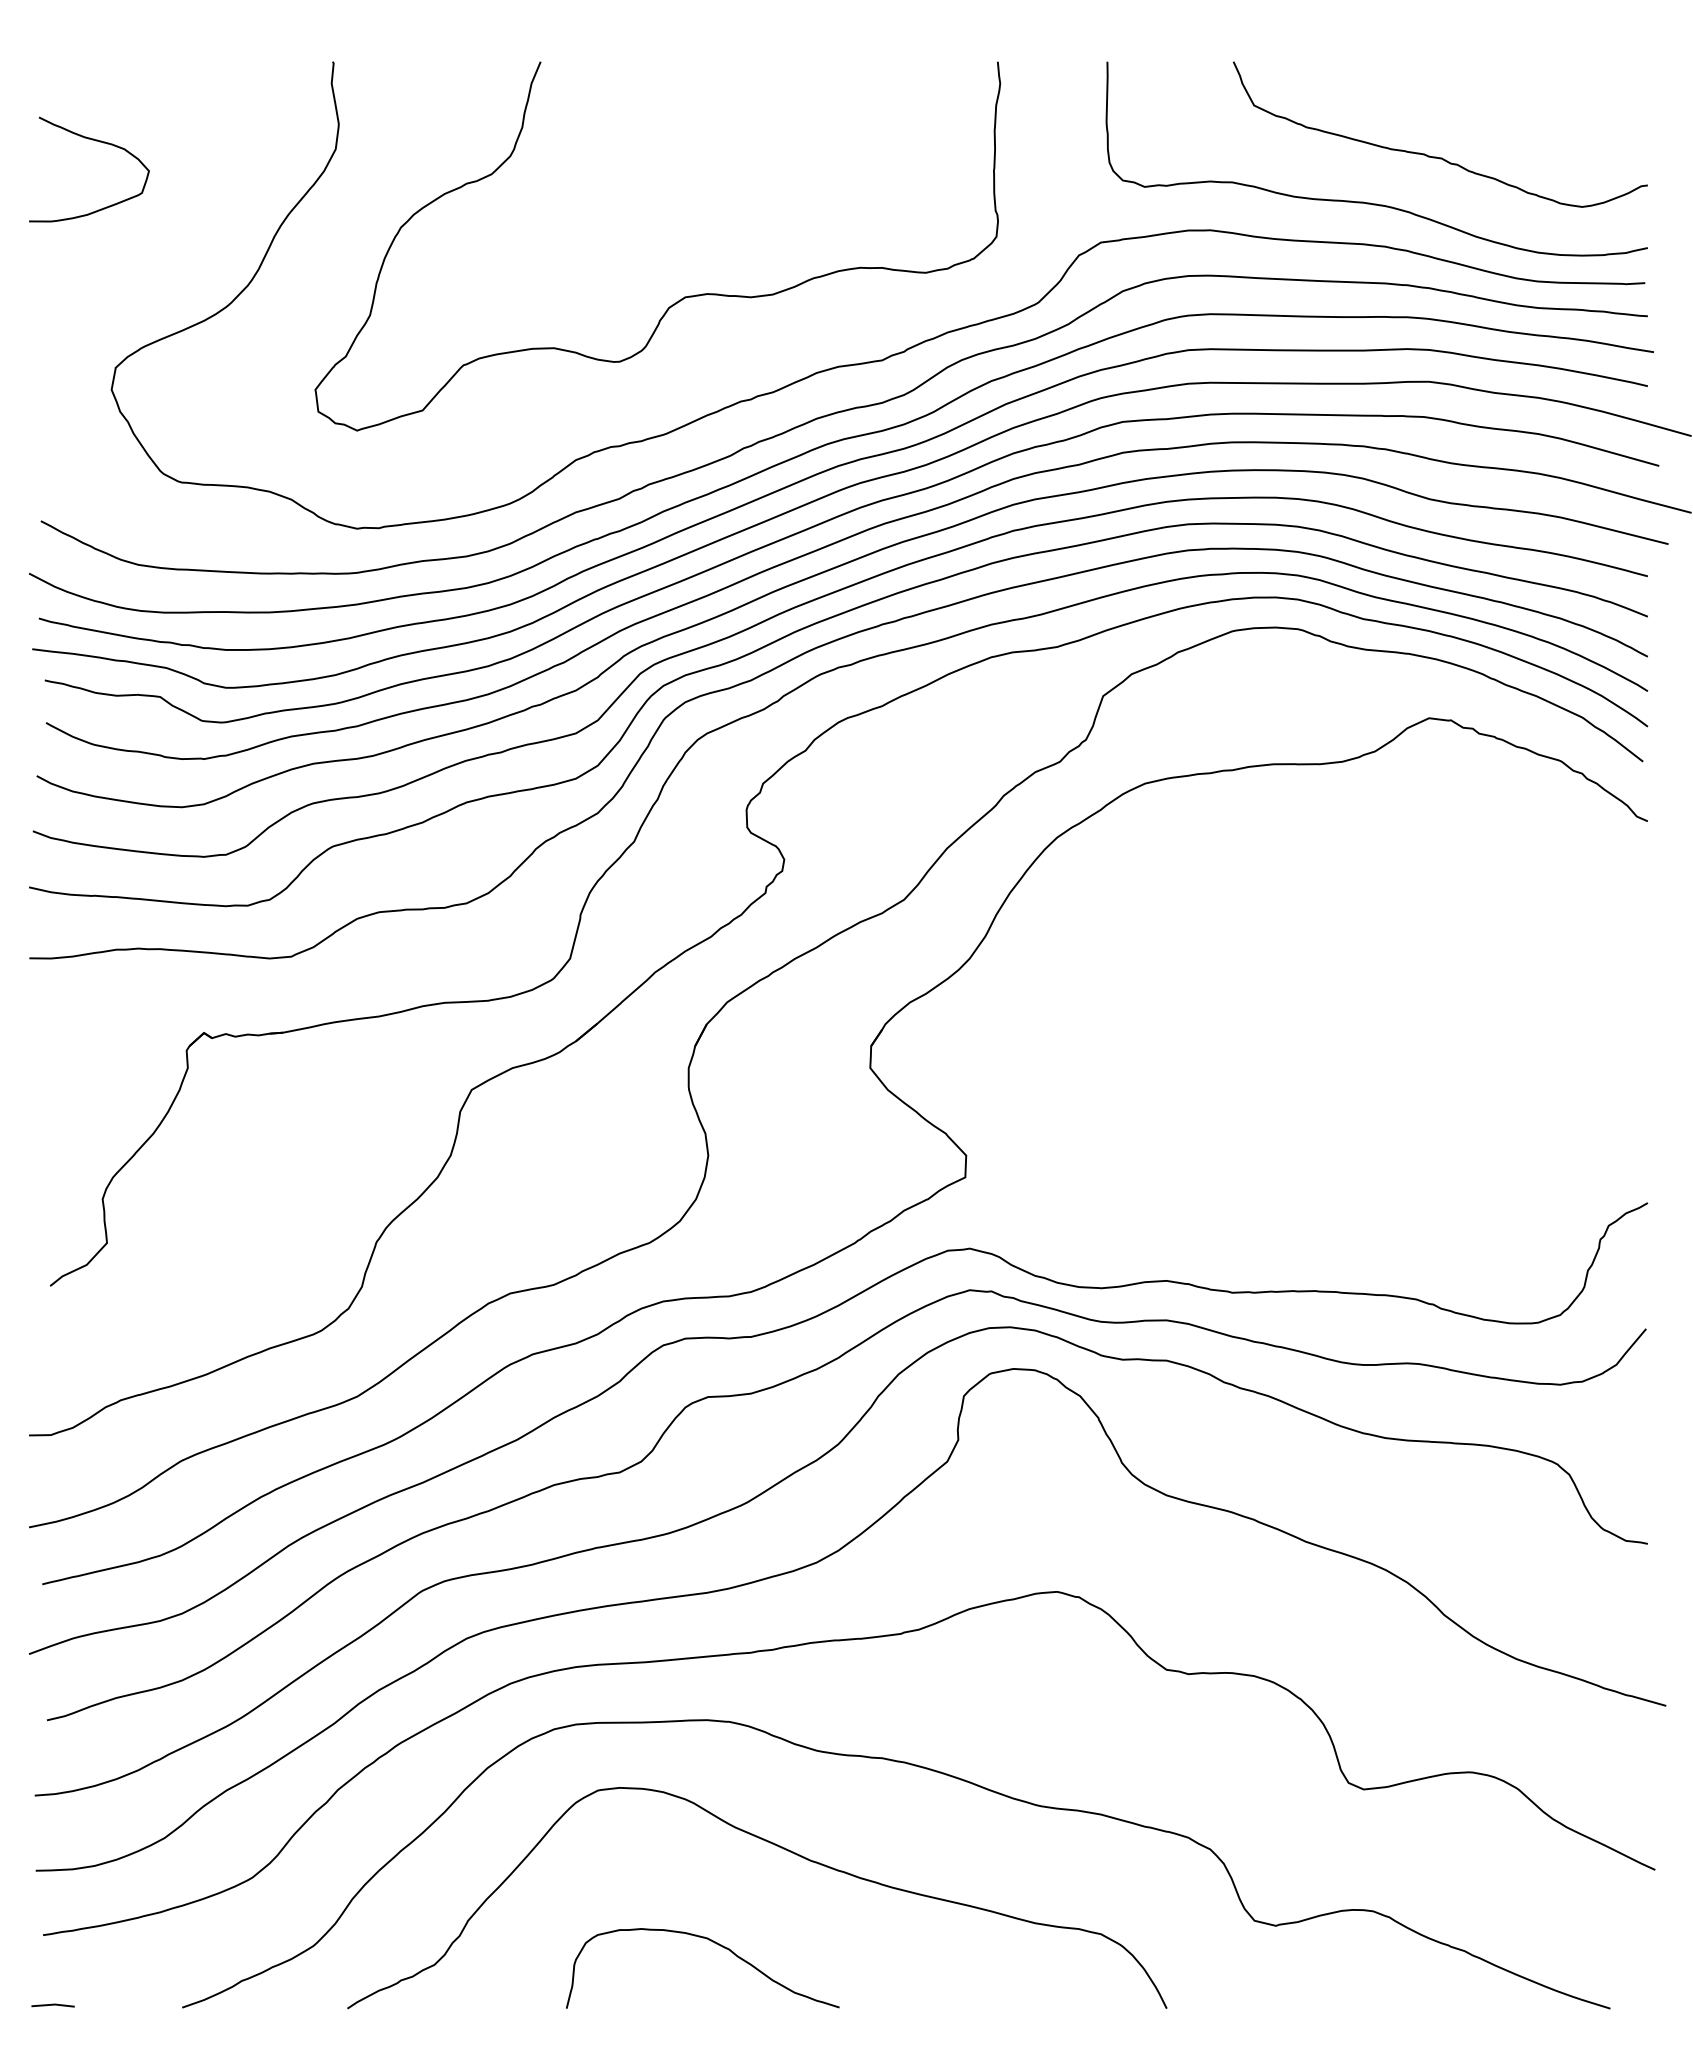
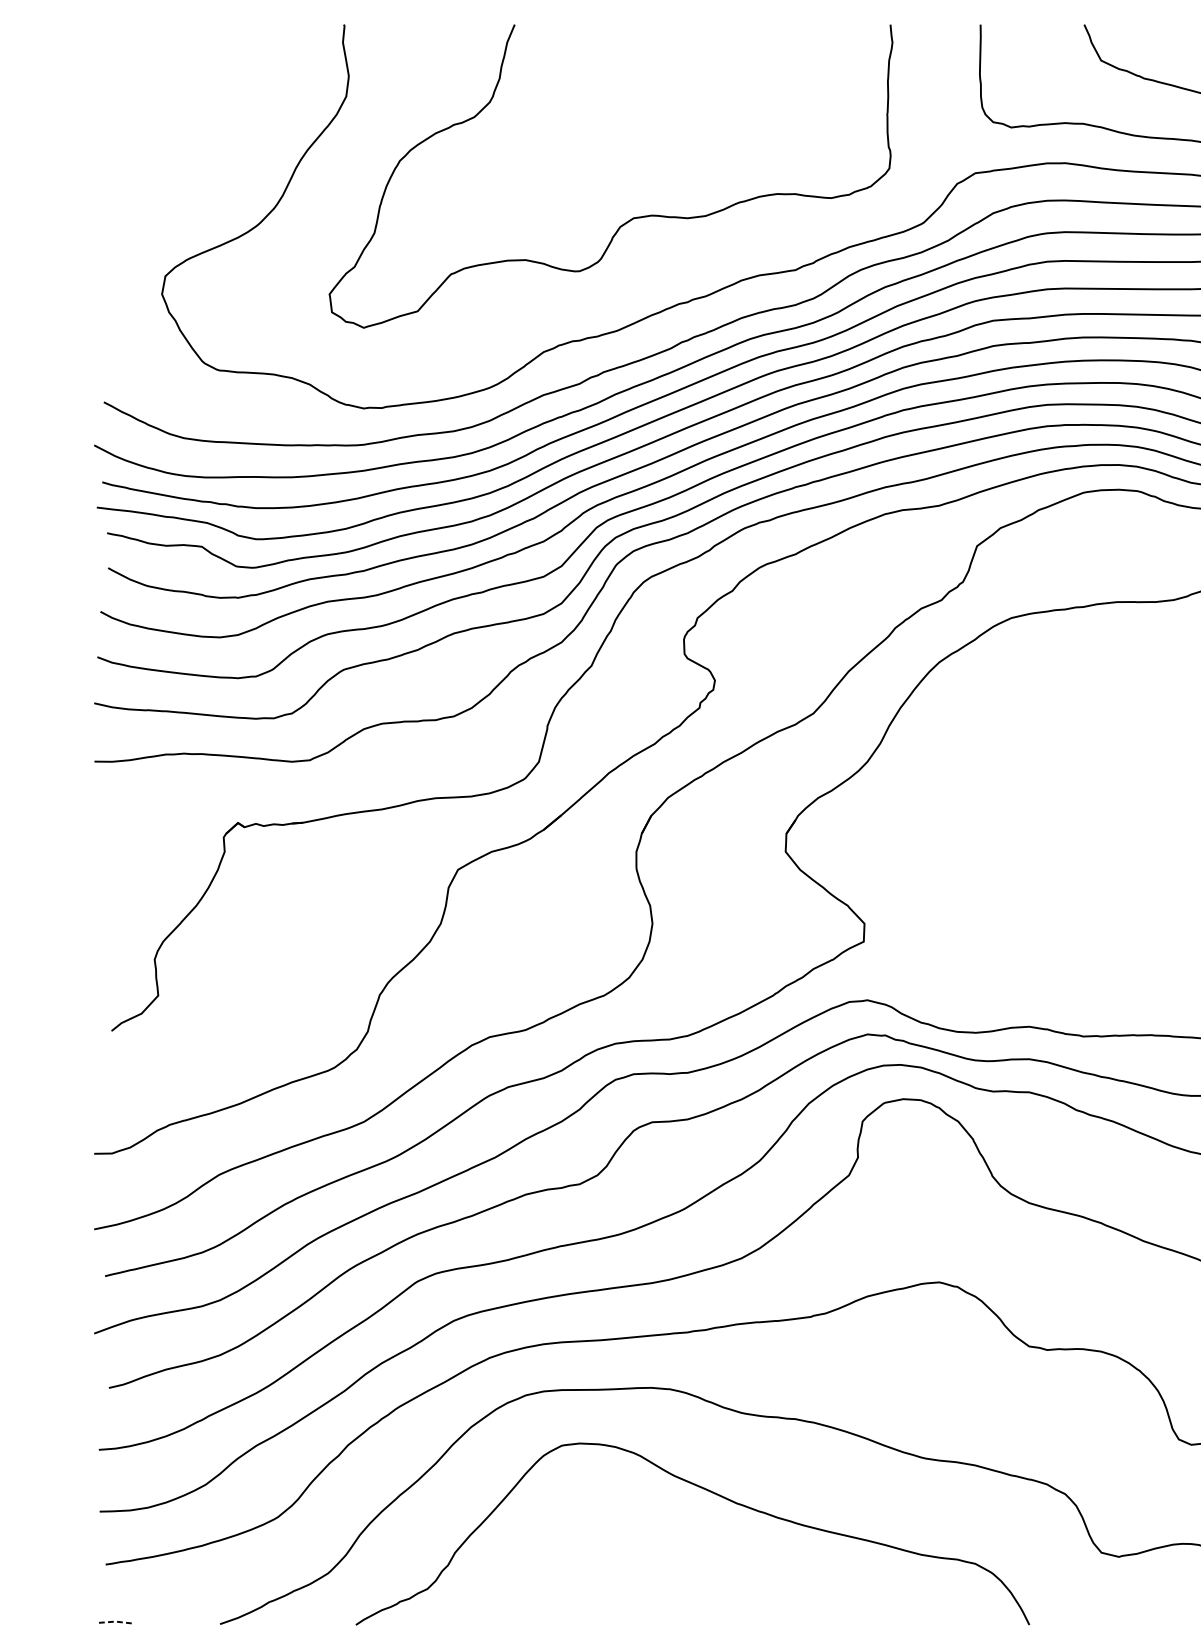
curve: (95, 141) -> (148, 90), removed
curve: (714, 1943) -> (657, 1571), removed
line: (53, 2004) -> (114, 1621), solid -> dashed

